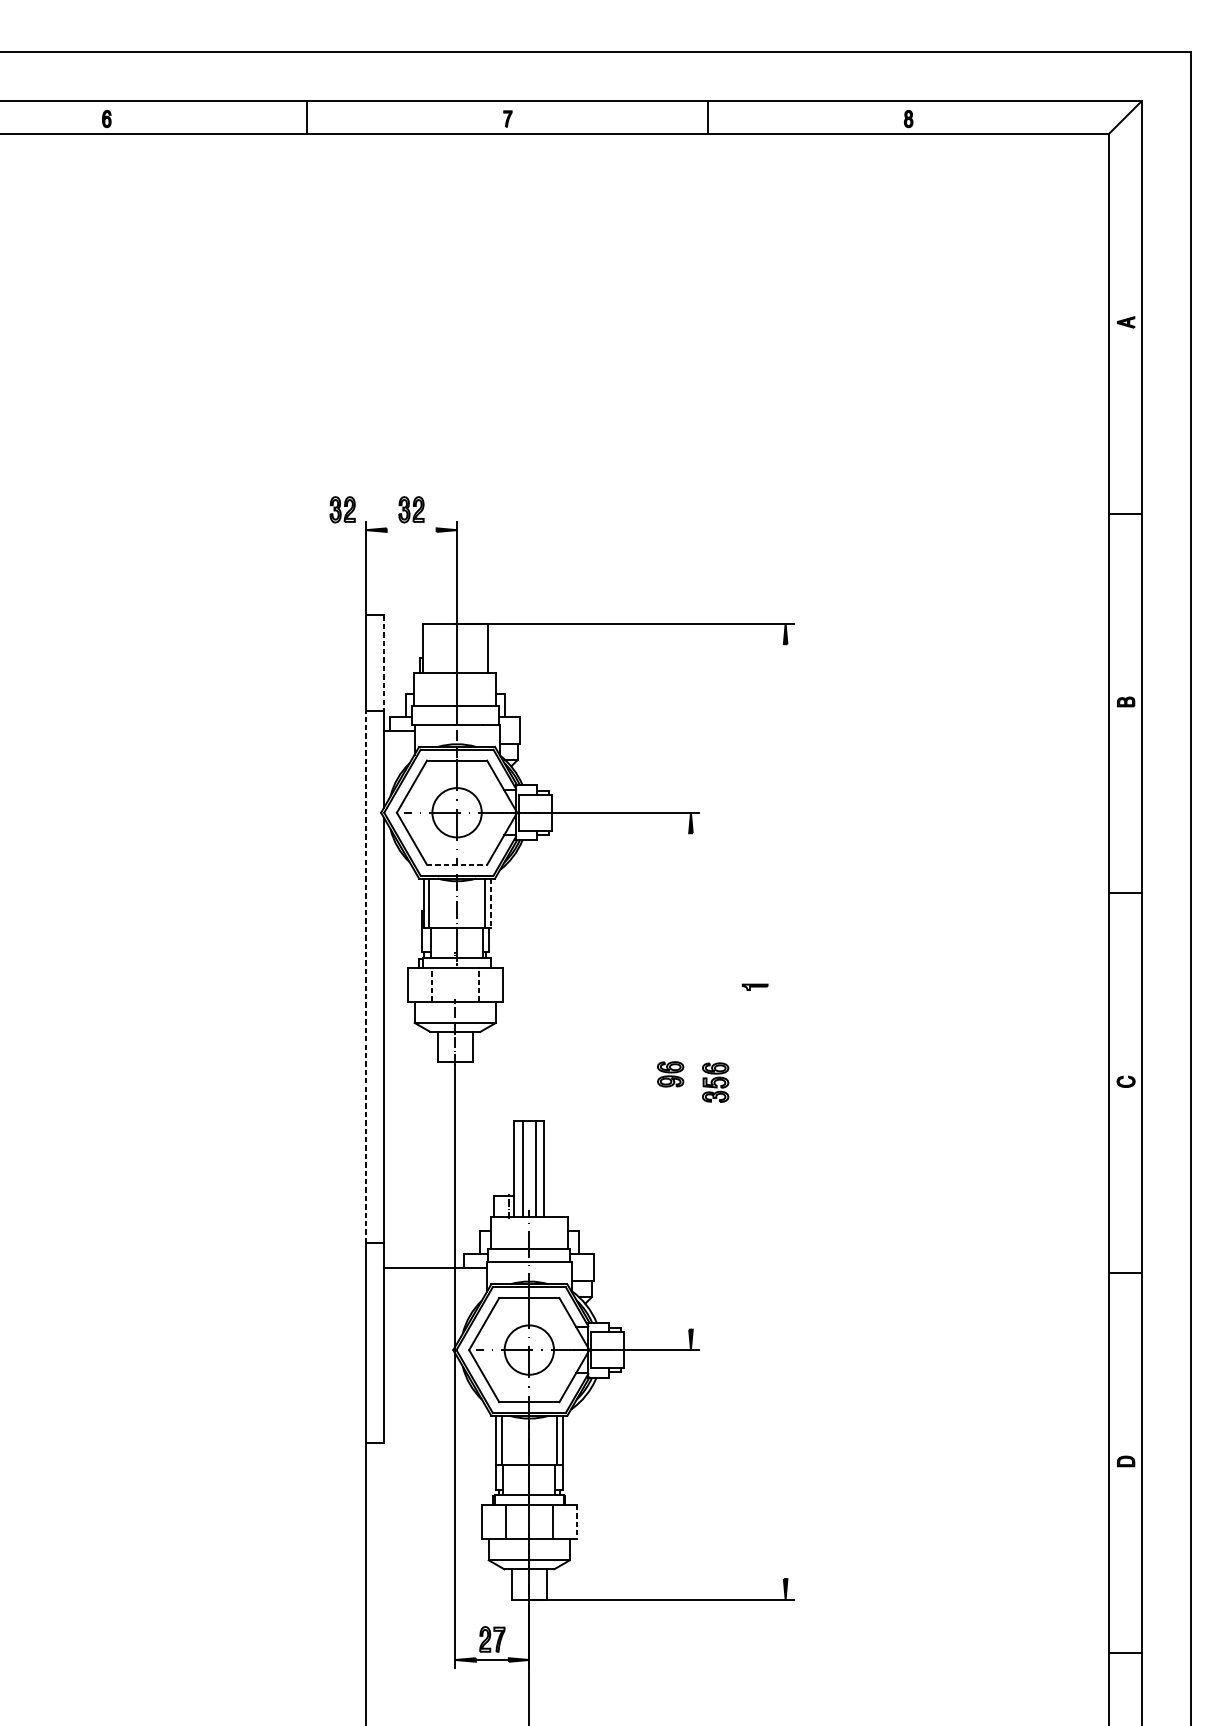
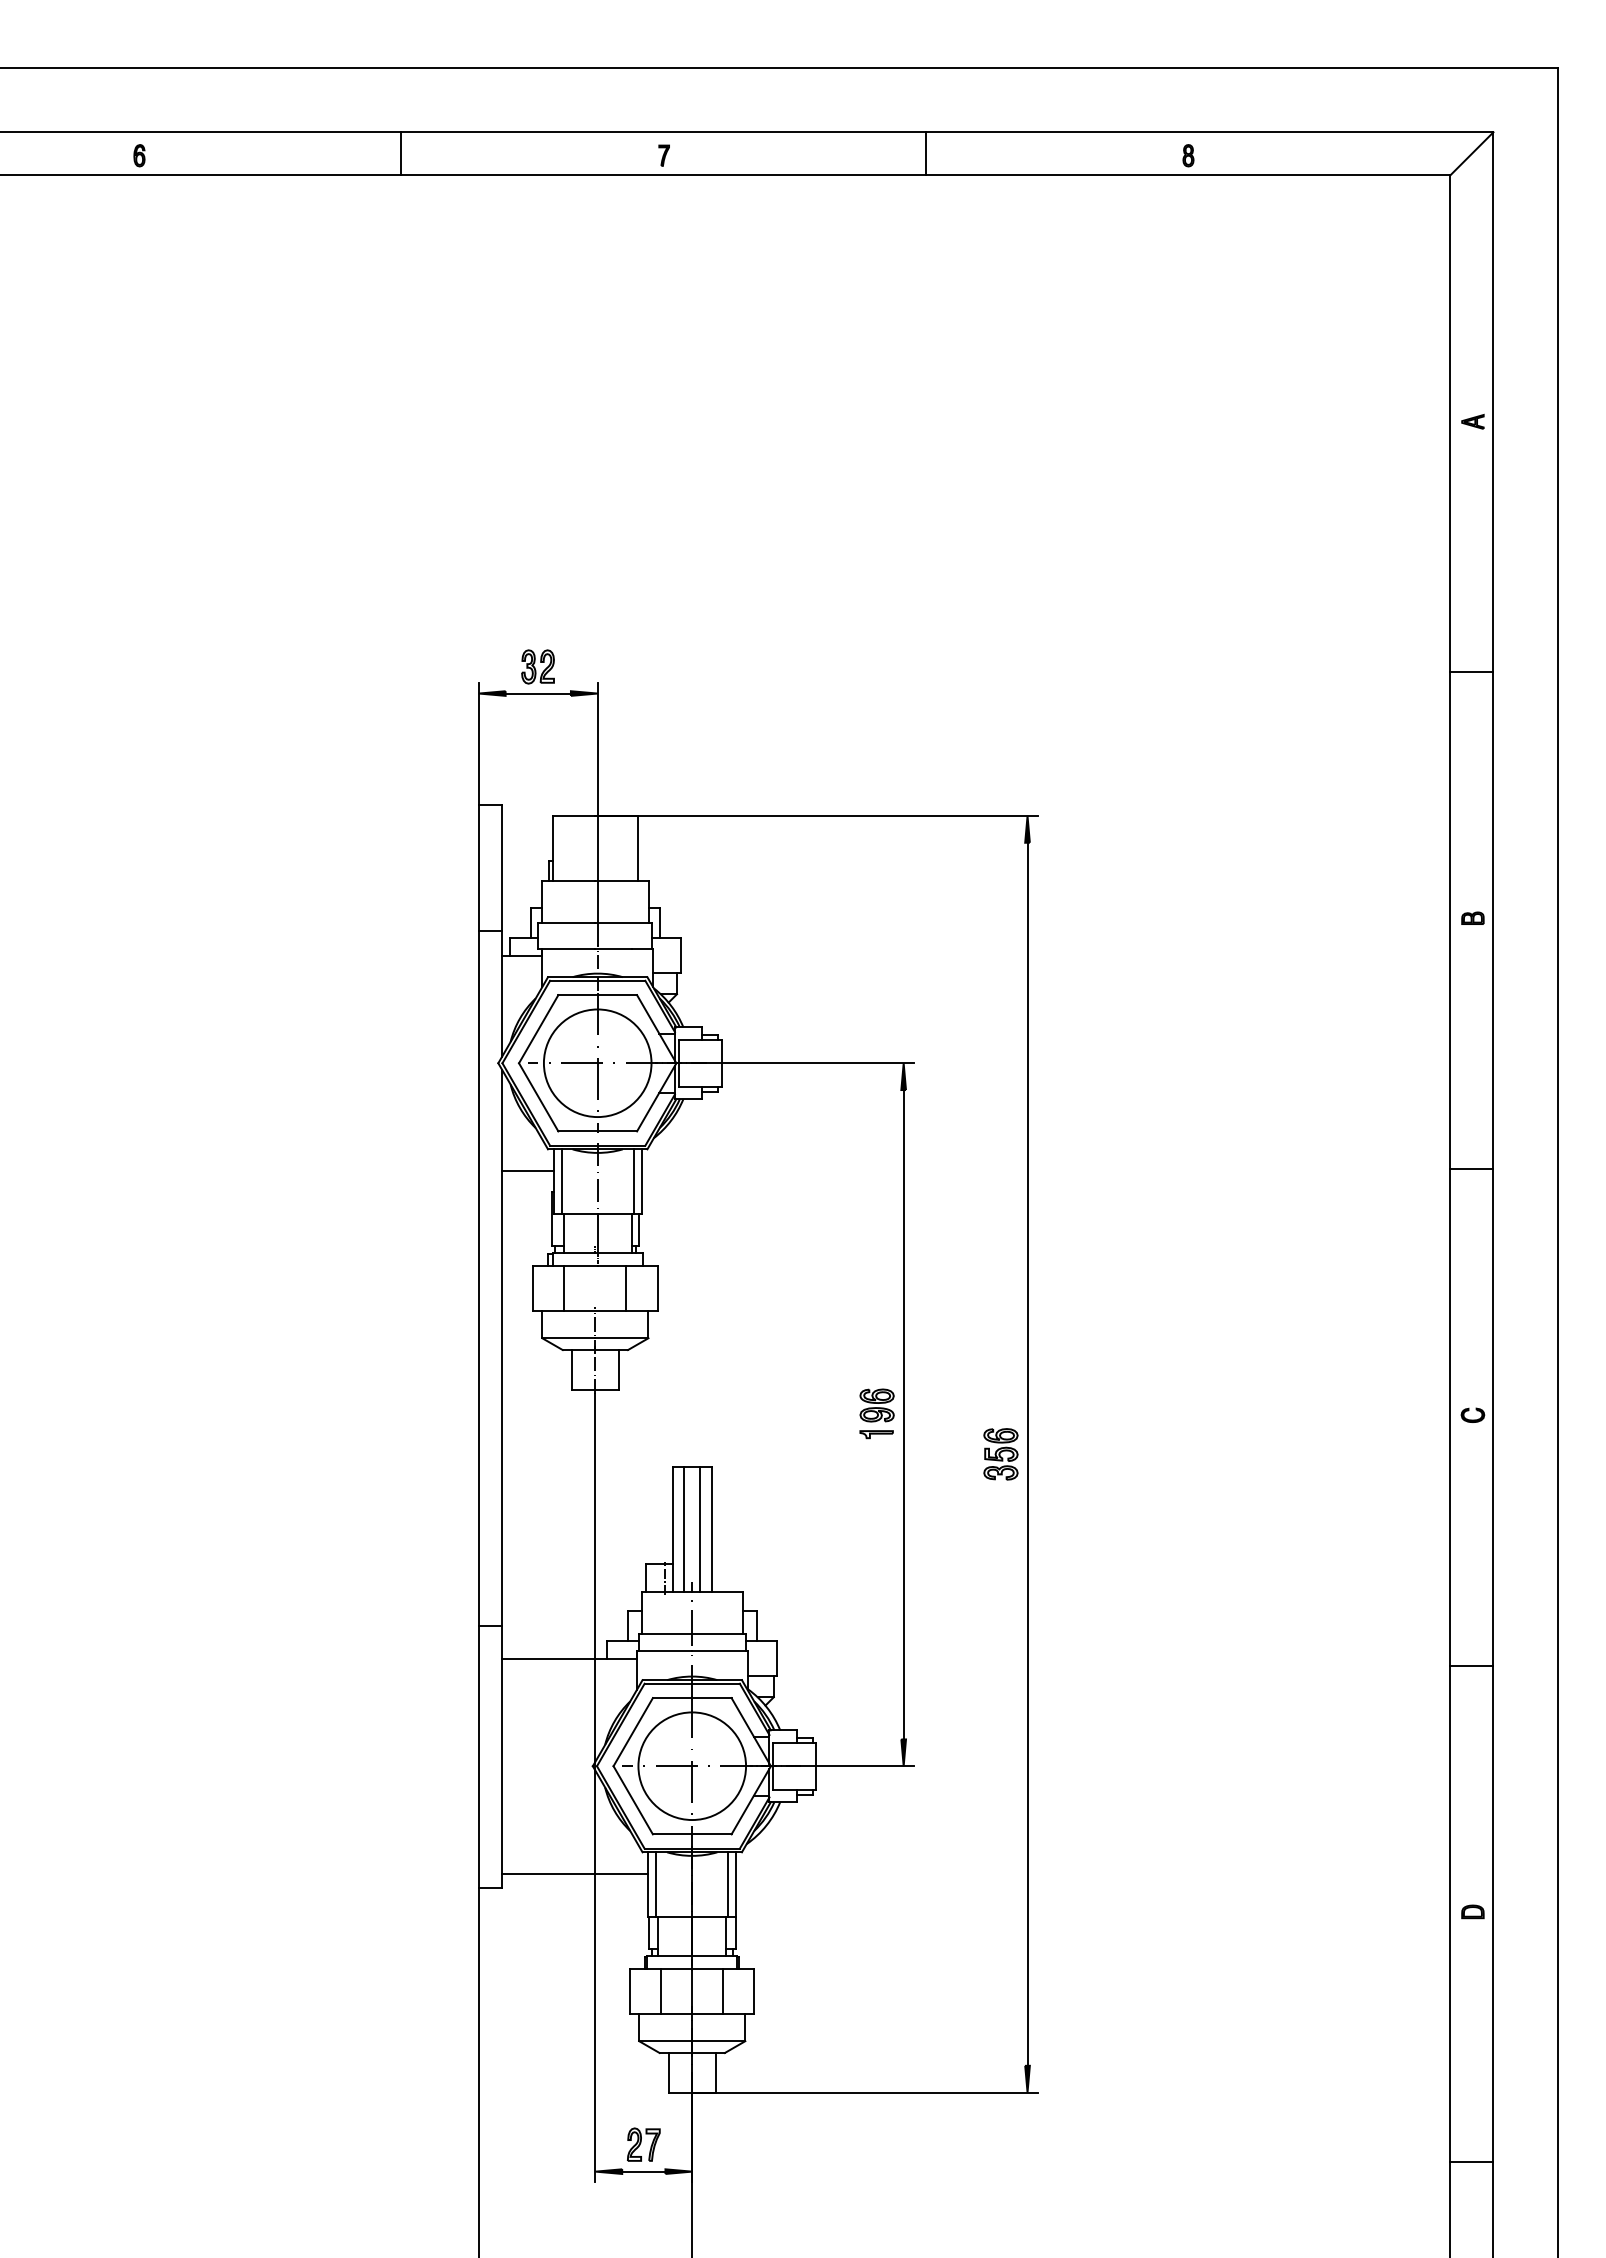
part: (342, 509) -> (447, 666), removed
line: (411, 530) -> (537, 693), added
line: (384, 663) -> (502, 867), dashed -> solid
circle: (456, 812) -> (597, 1063), size x1.67
line: (457, 864) -> (598, 1131), dashed -> solid
line: (403, 894) -> (527, 1170), added
line: (490, 903) -> (641, 1182), dashed -> solid
line: (365, 977) -> (478, 1278), dashed -> solid
line: (431, 984) -> (564, 1287), dashed -> solid
line: (479, 984) -> (626, 1287), dashed -> solid
part: (755, 987) -> (876, 1434), moved
line: (690, 1081) -> (903, 1414), added
part: (715, 1082) -> (1000, 1454), moved
line: (785, 1111) -> (1027, 1453), added
circle: (529, 1350) -> (692, 1766), size x1.67
line: (440, 1432) -> (575, 1873), added
line: (576, 1522) -> (754, 1991), dashed -> solid

